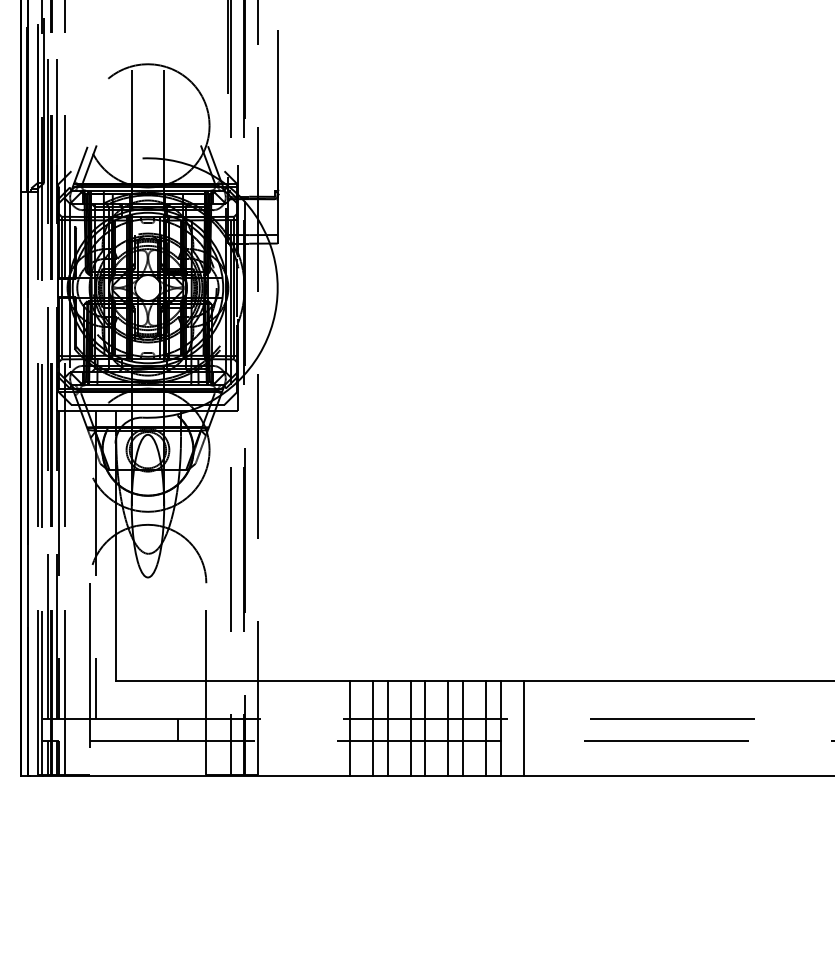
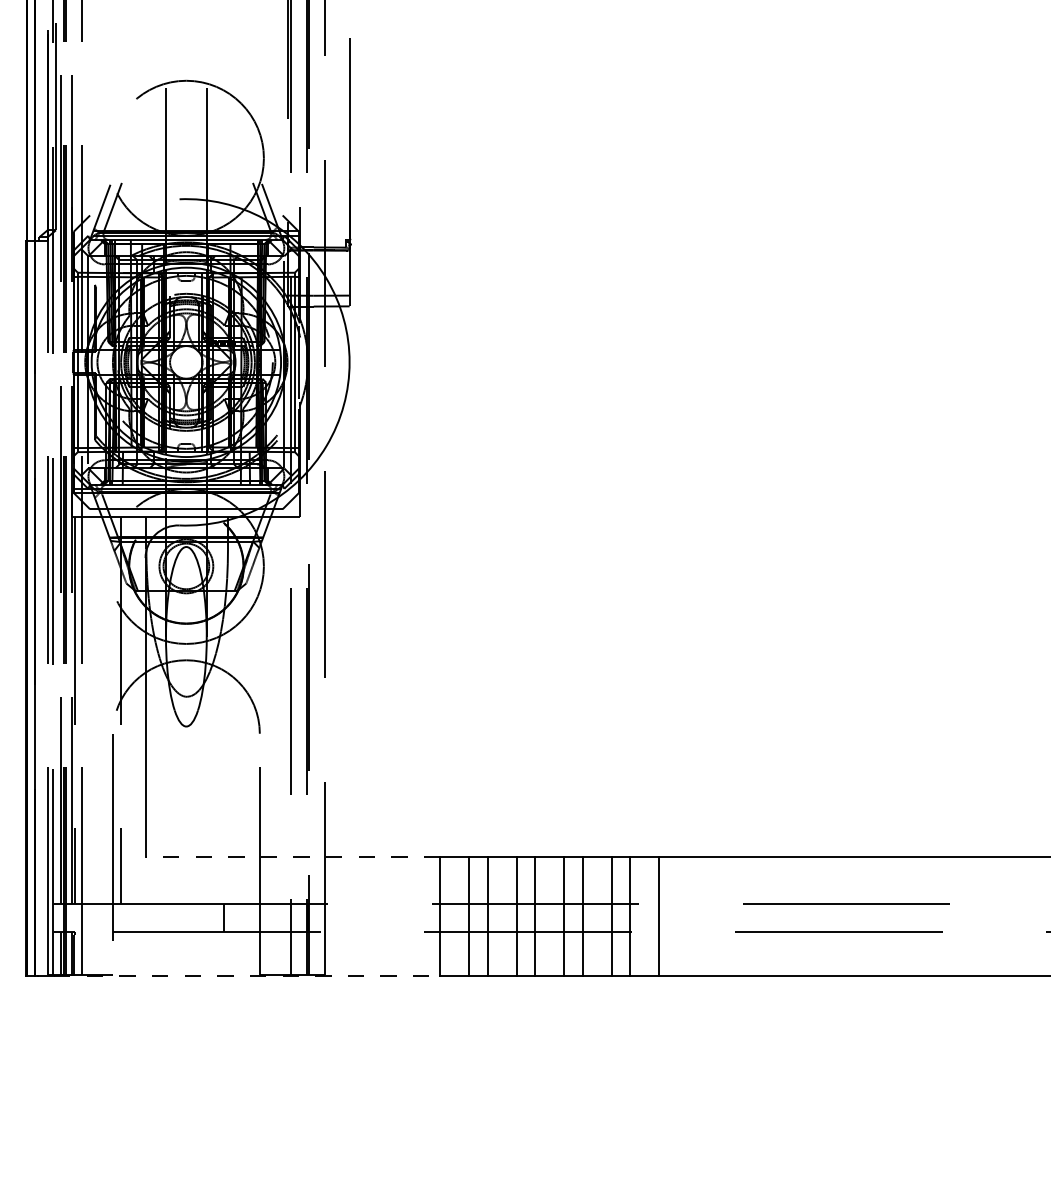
line: (232, 680) -> (292, 856), solid -> dashed
line: (196, 775) -> (247, 975), solid -> dashed

